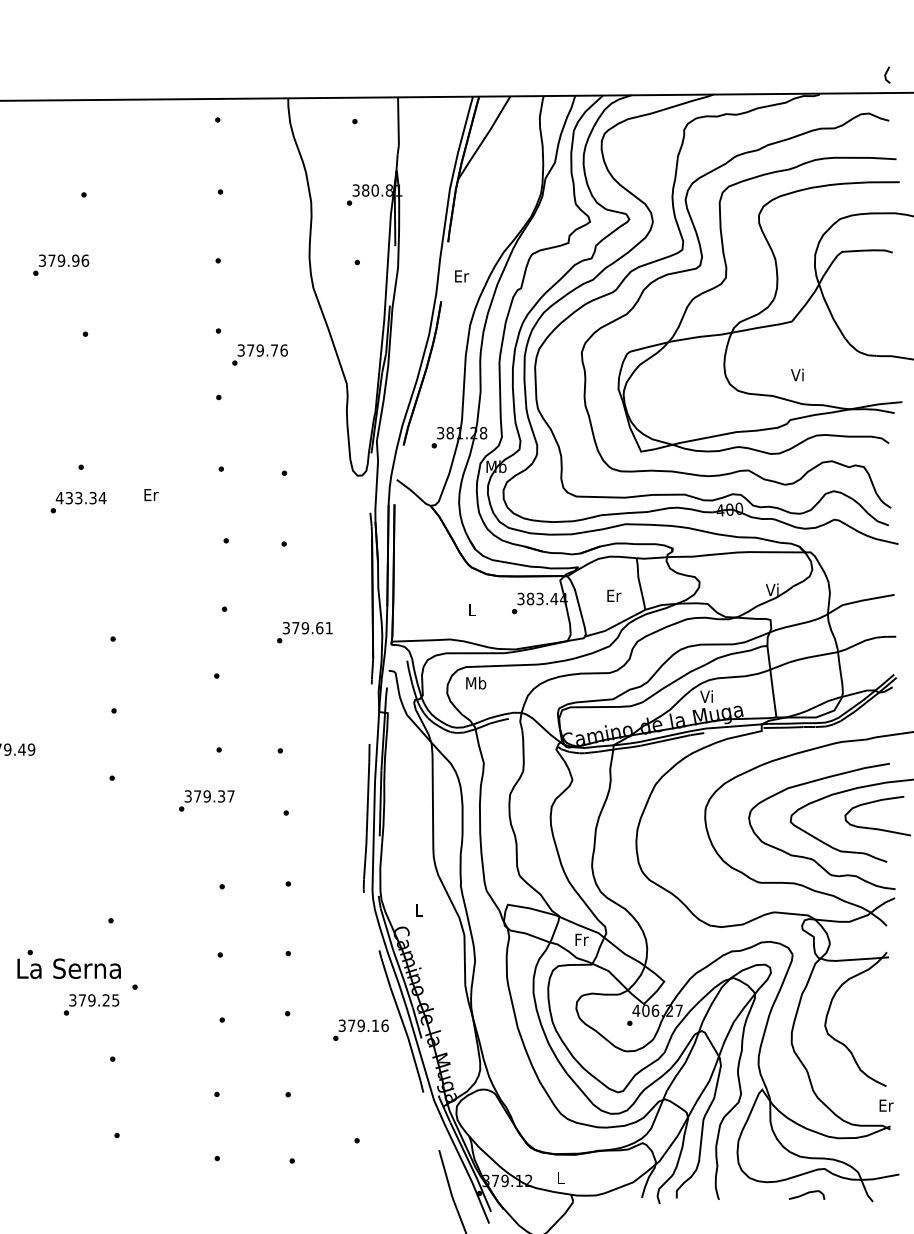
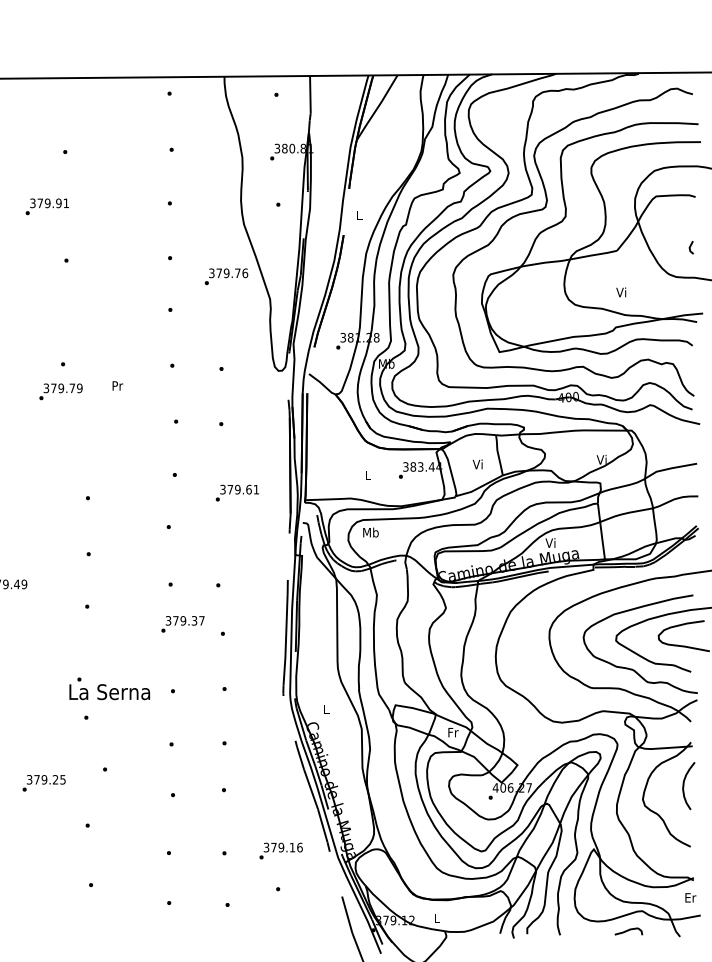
line: (886, 74) -> (690, 247), moved
text: (85, 260) -> (66, 203), 379.96 -> 379.91
text: (461, 276) -> (359, 215), Er -> L
text: (260, 354) -> (226, 276), moved
text: (149, 494) -> (116, 385), Er -> Pr
text: (80, 498) -> (62, 388), 433.34 -> 379.79
text: (614, 595) -> (478, 464), Er -> Vi
text: (206, 801) -> (182, 624), moved
text: (68, 964) -> (109, 688), moved
text: (90, 1005) -> (43, 783), moved
curve: (878, 1008) -> (684, 786), added
text: (360, 1029) -> (280, 850), moved
text: (886, 1105) -> (690, 897), moved

